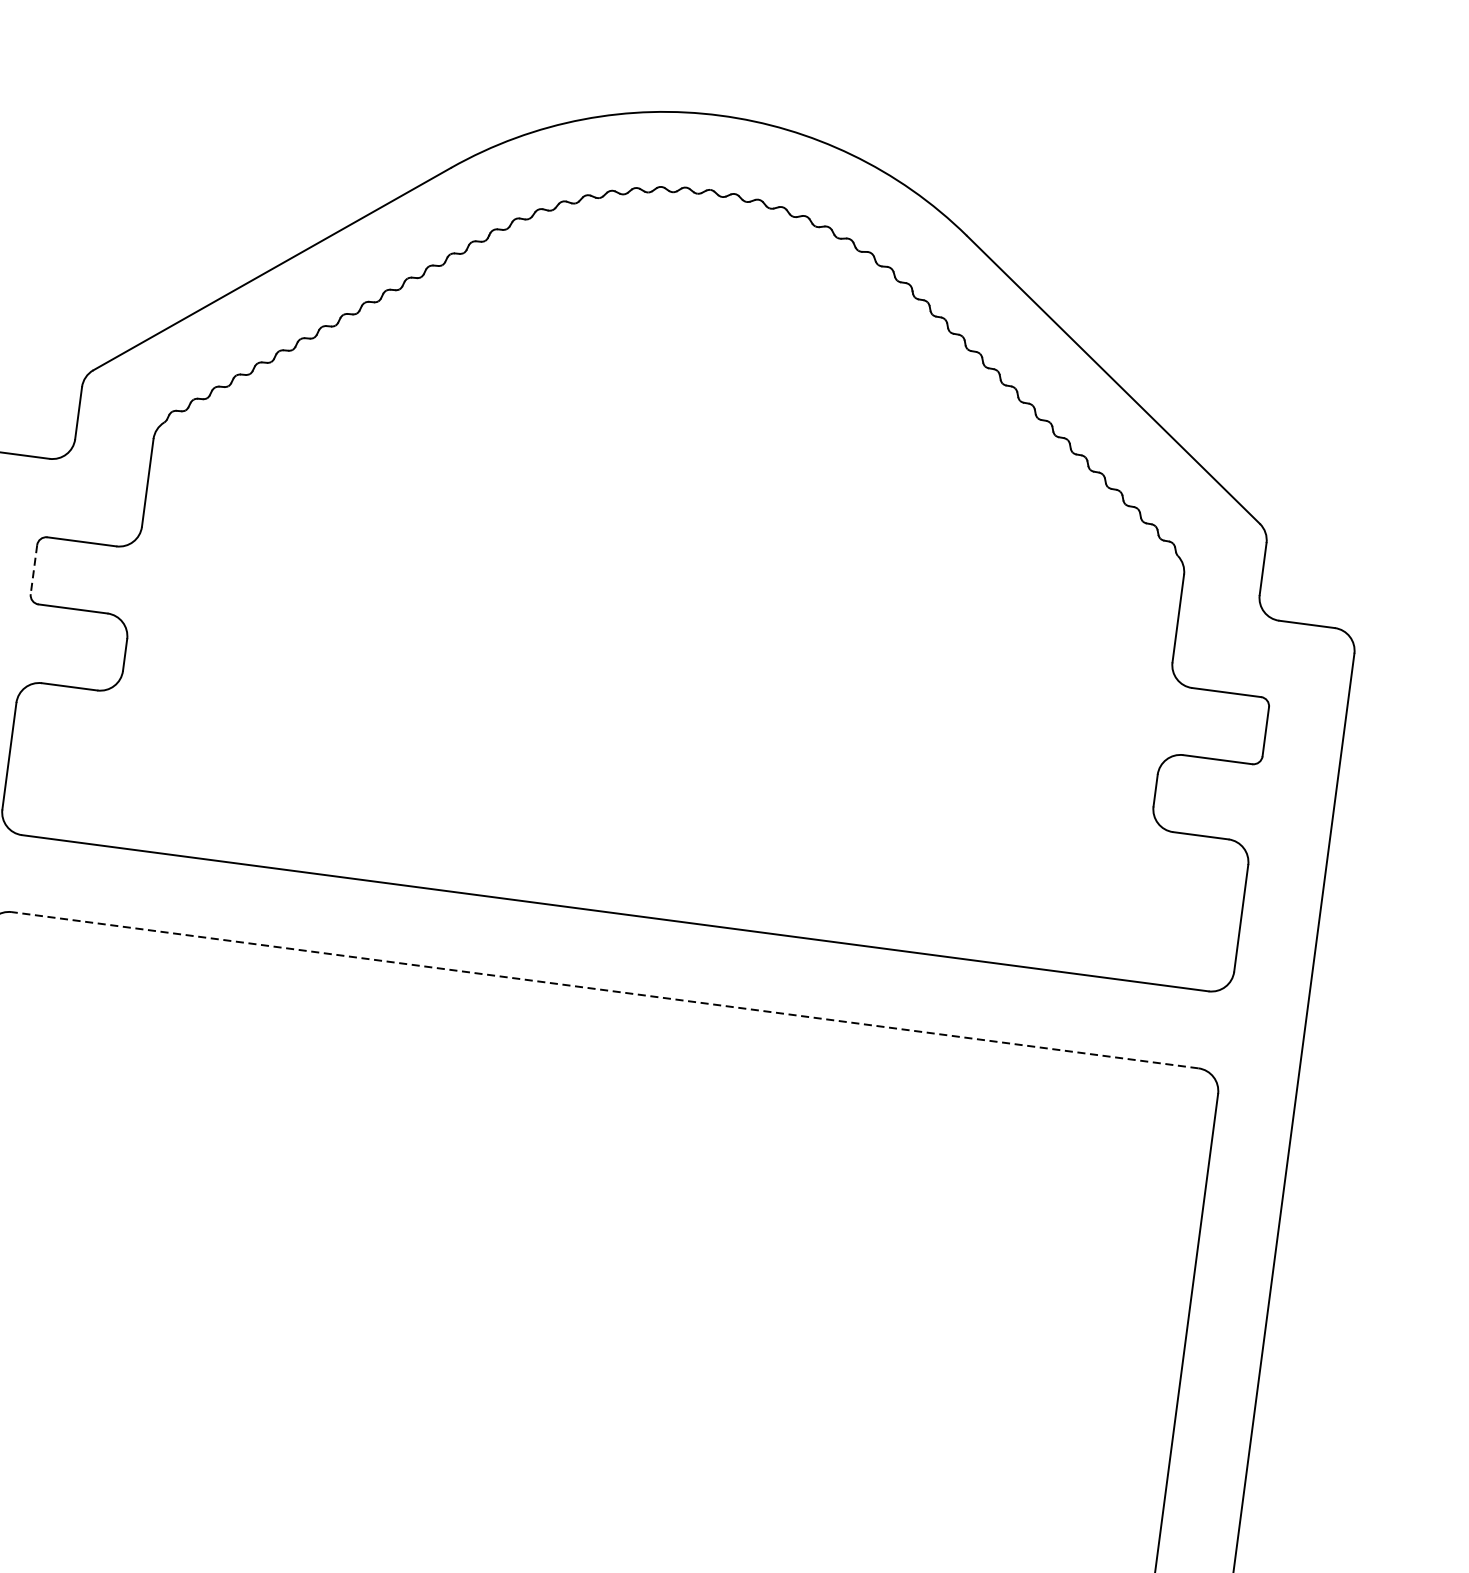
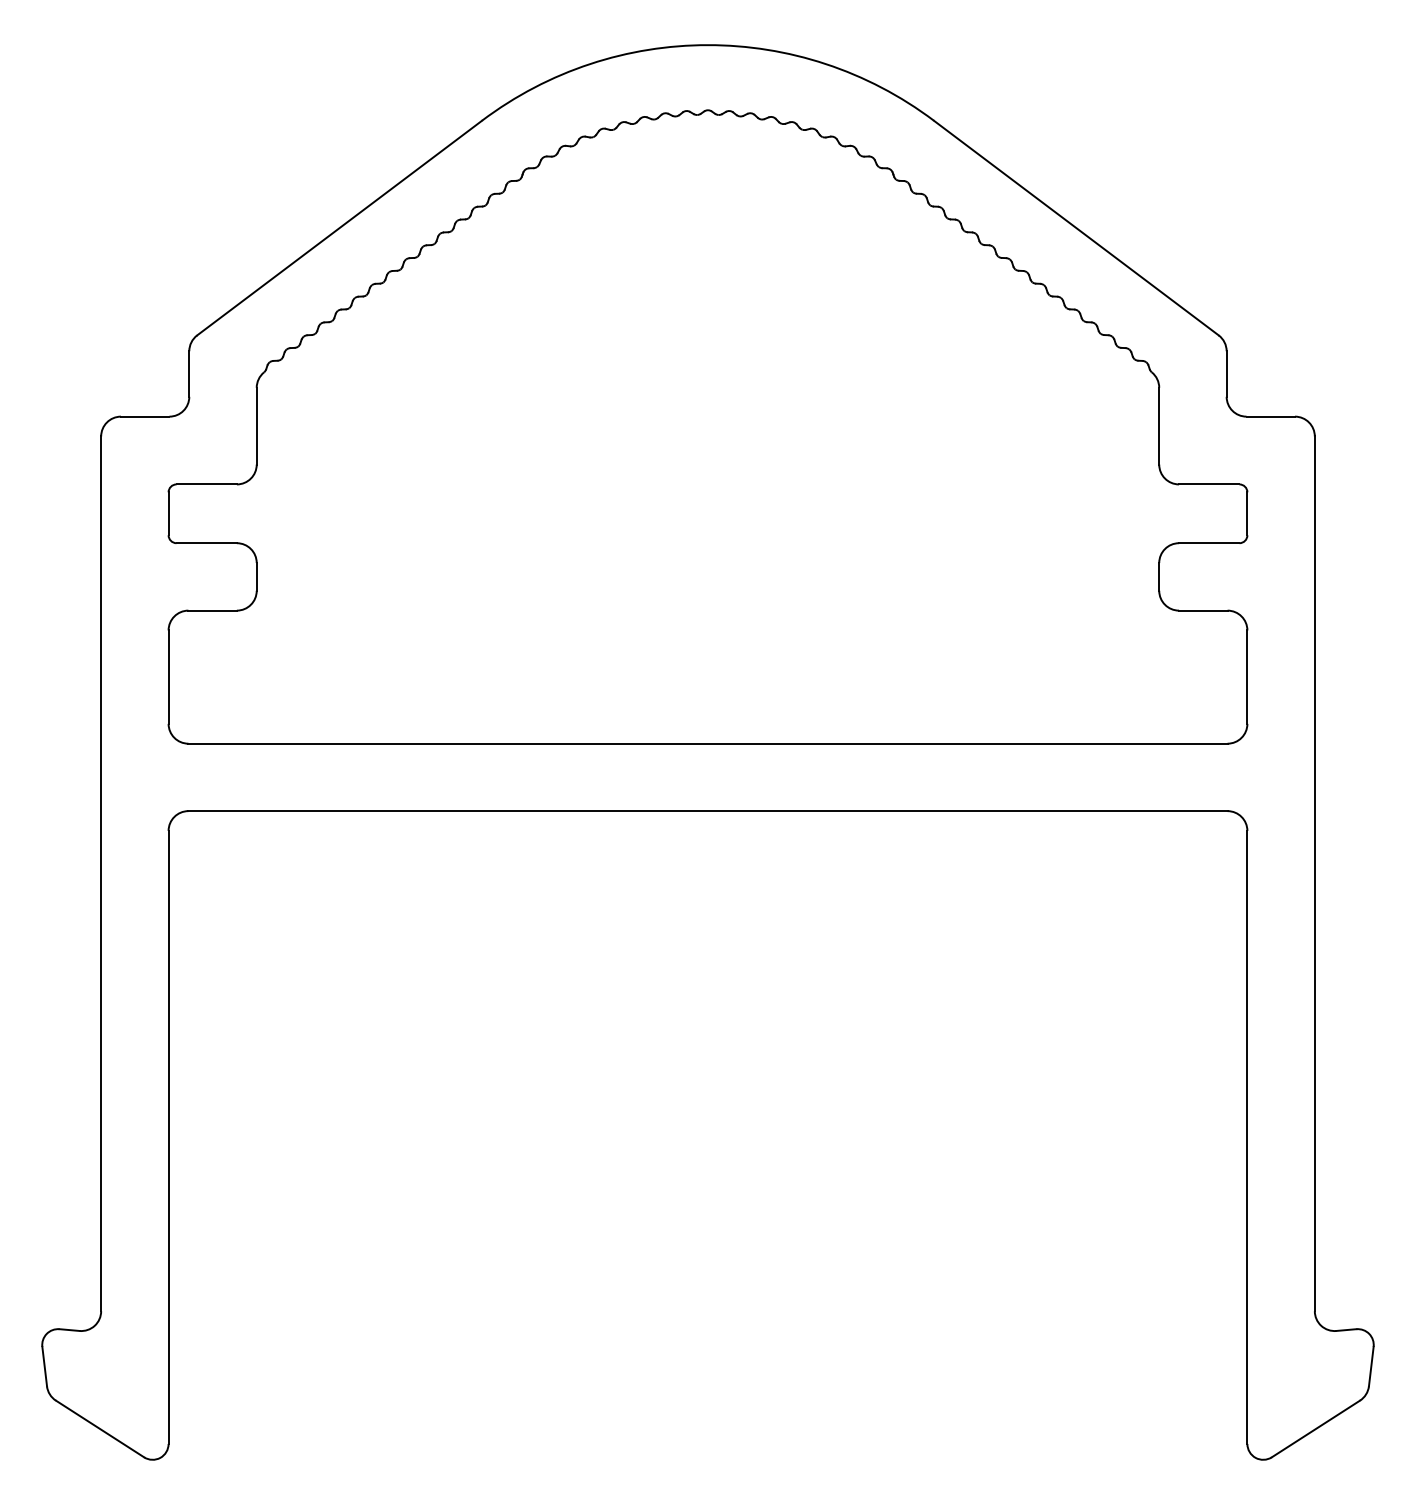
line: (33, 570) -> (168, 514), dashed -> solid
line: (605, 990) -> (708, 811), dashed -> solid

